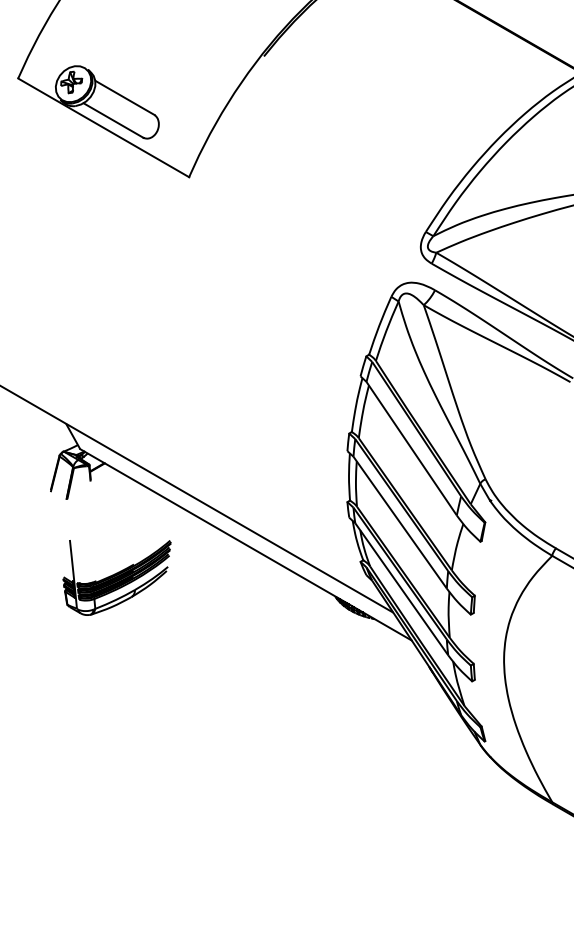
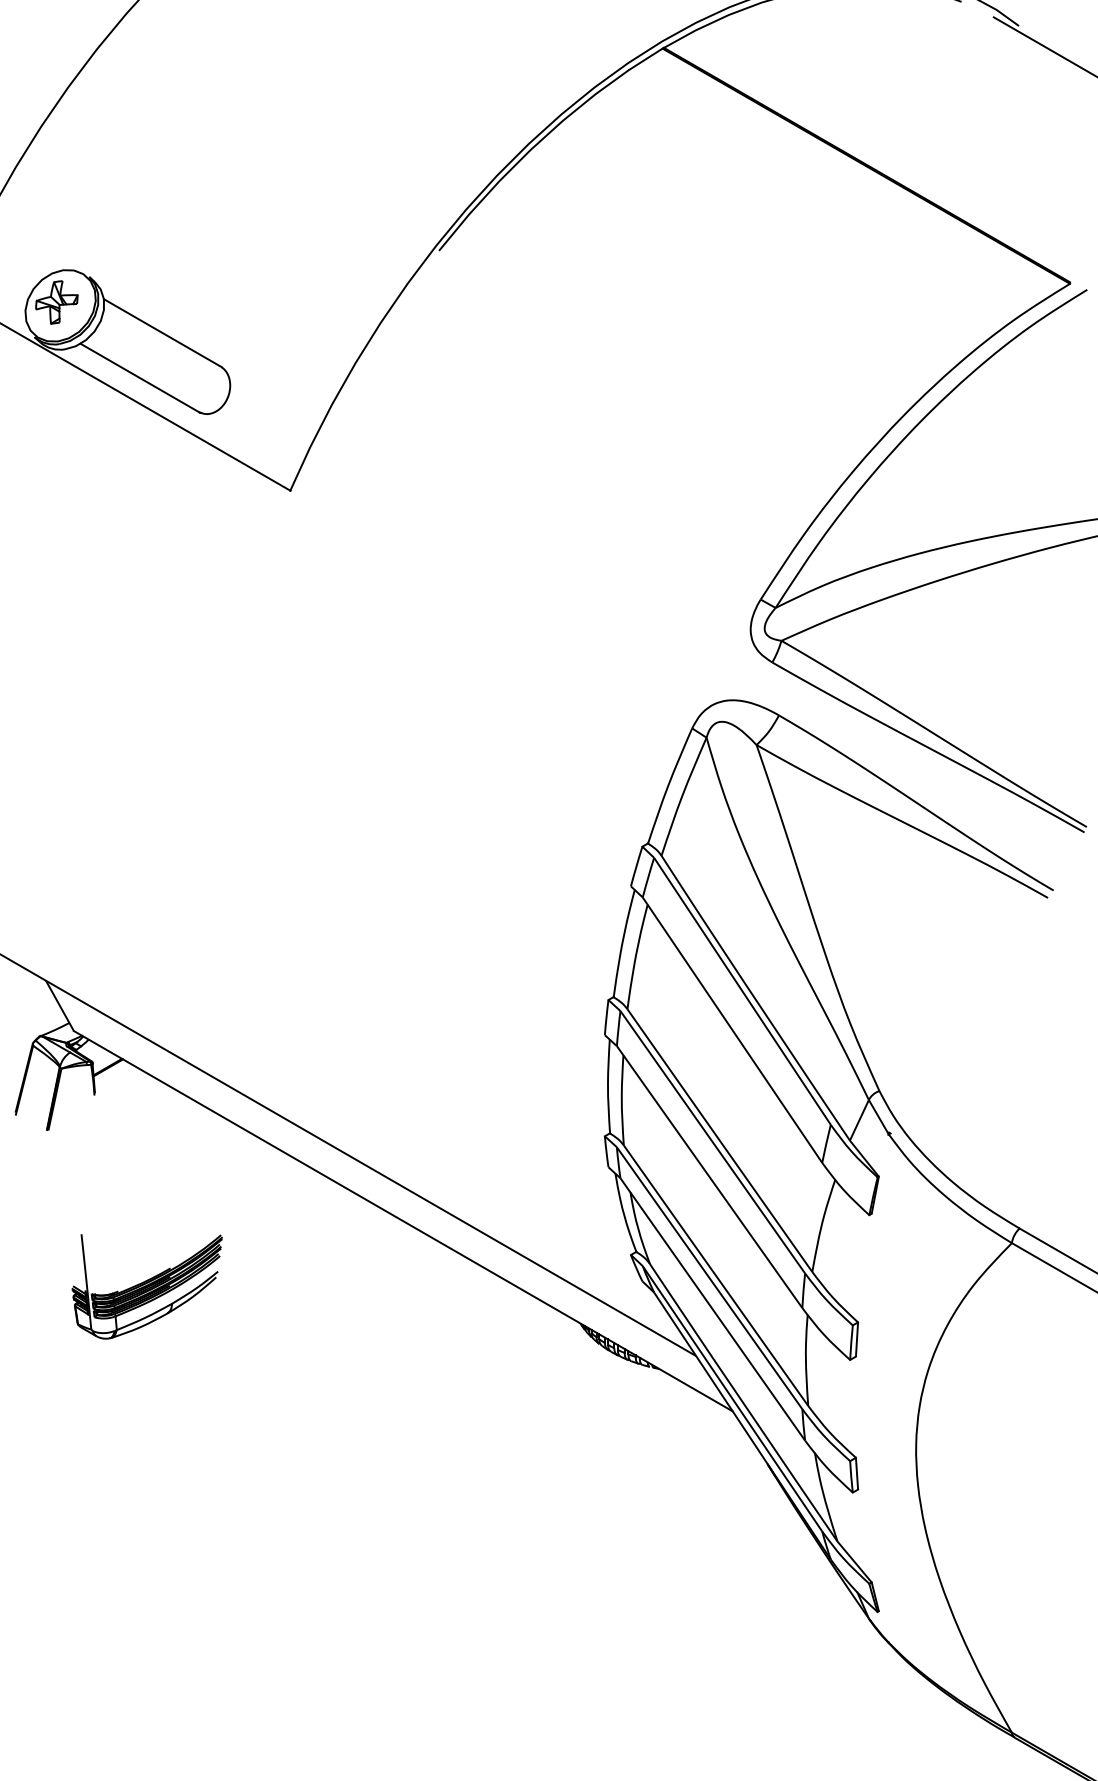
part: (116, 577) -> (146, 1286), size x0.7

